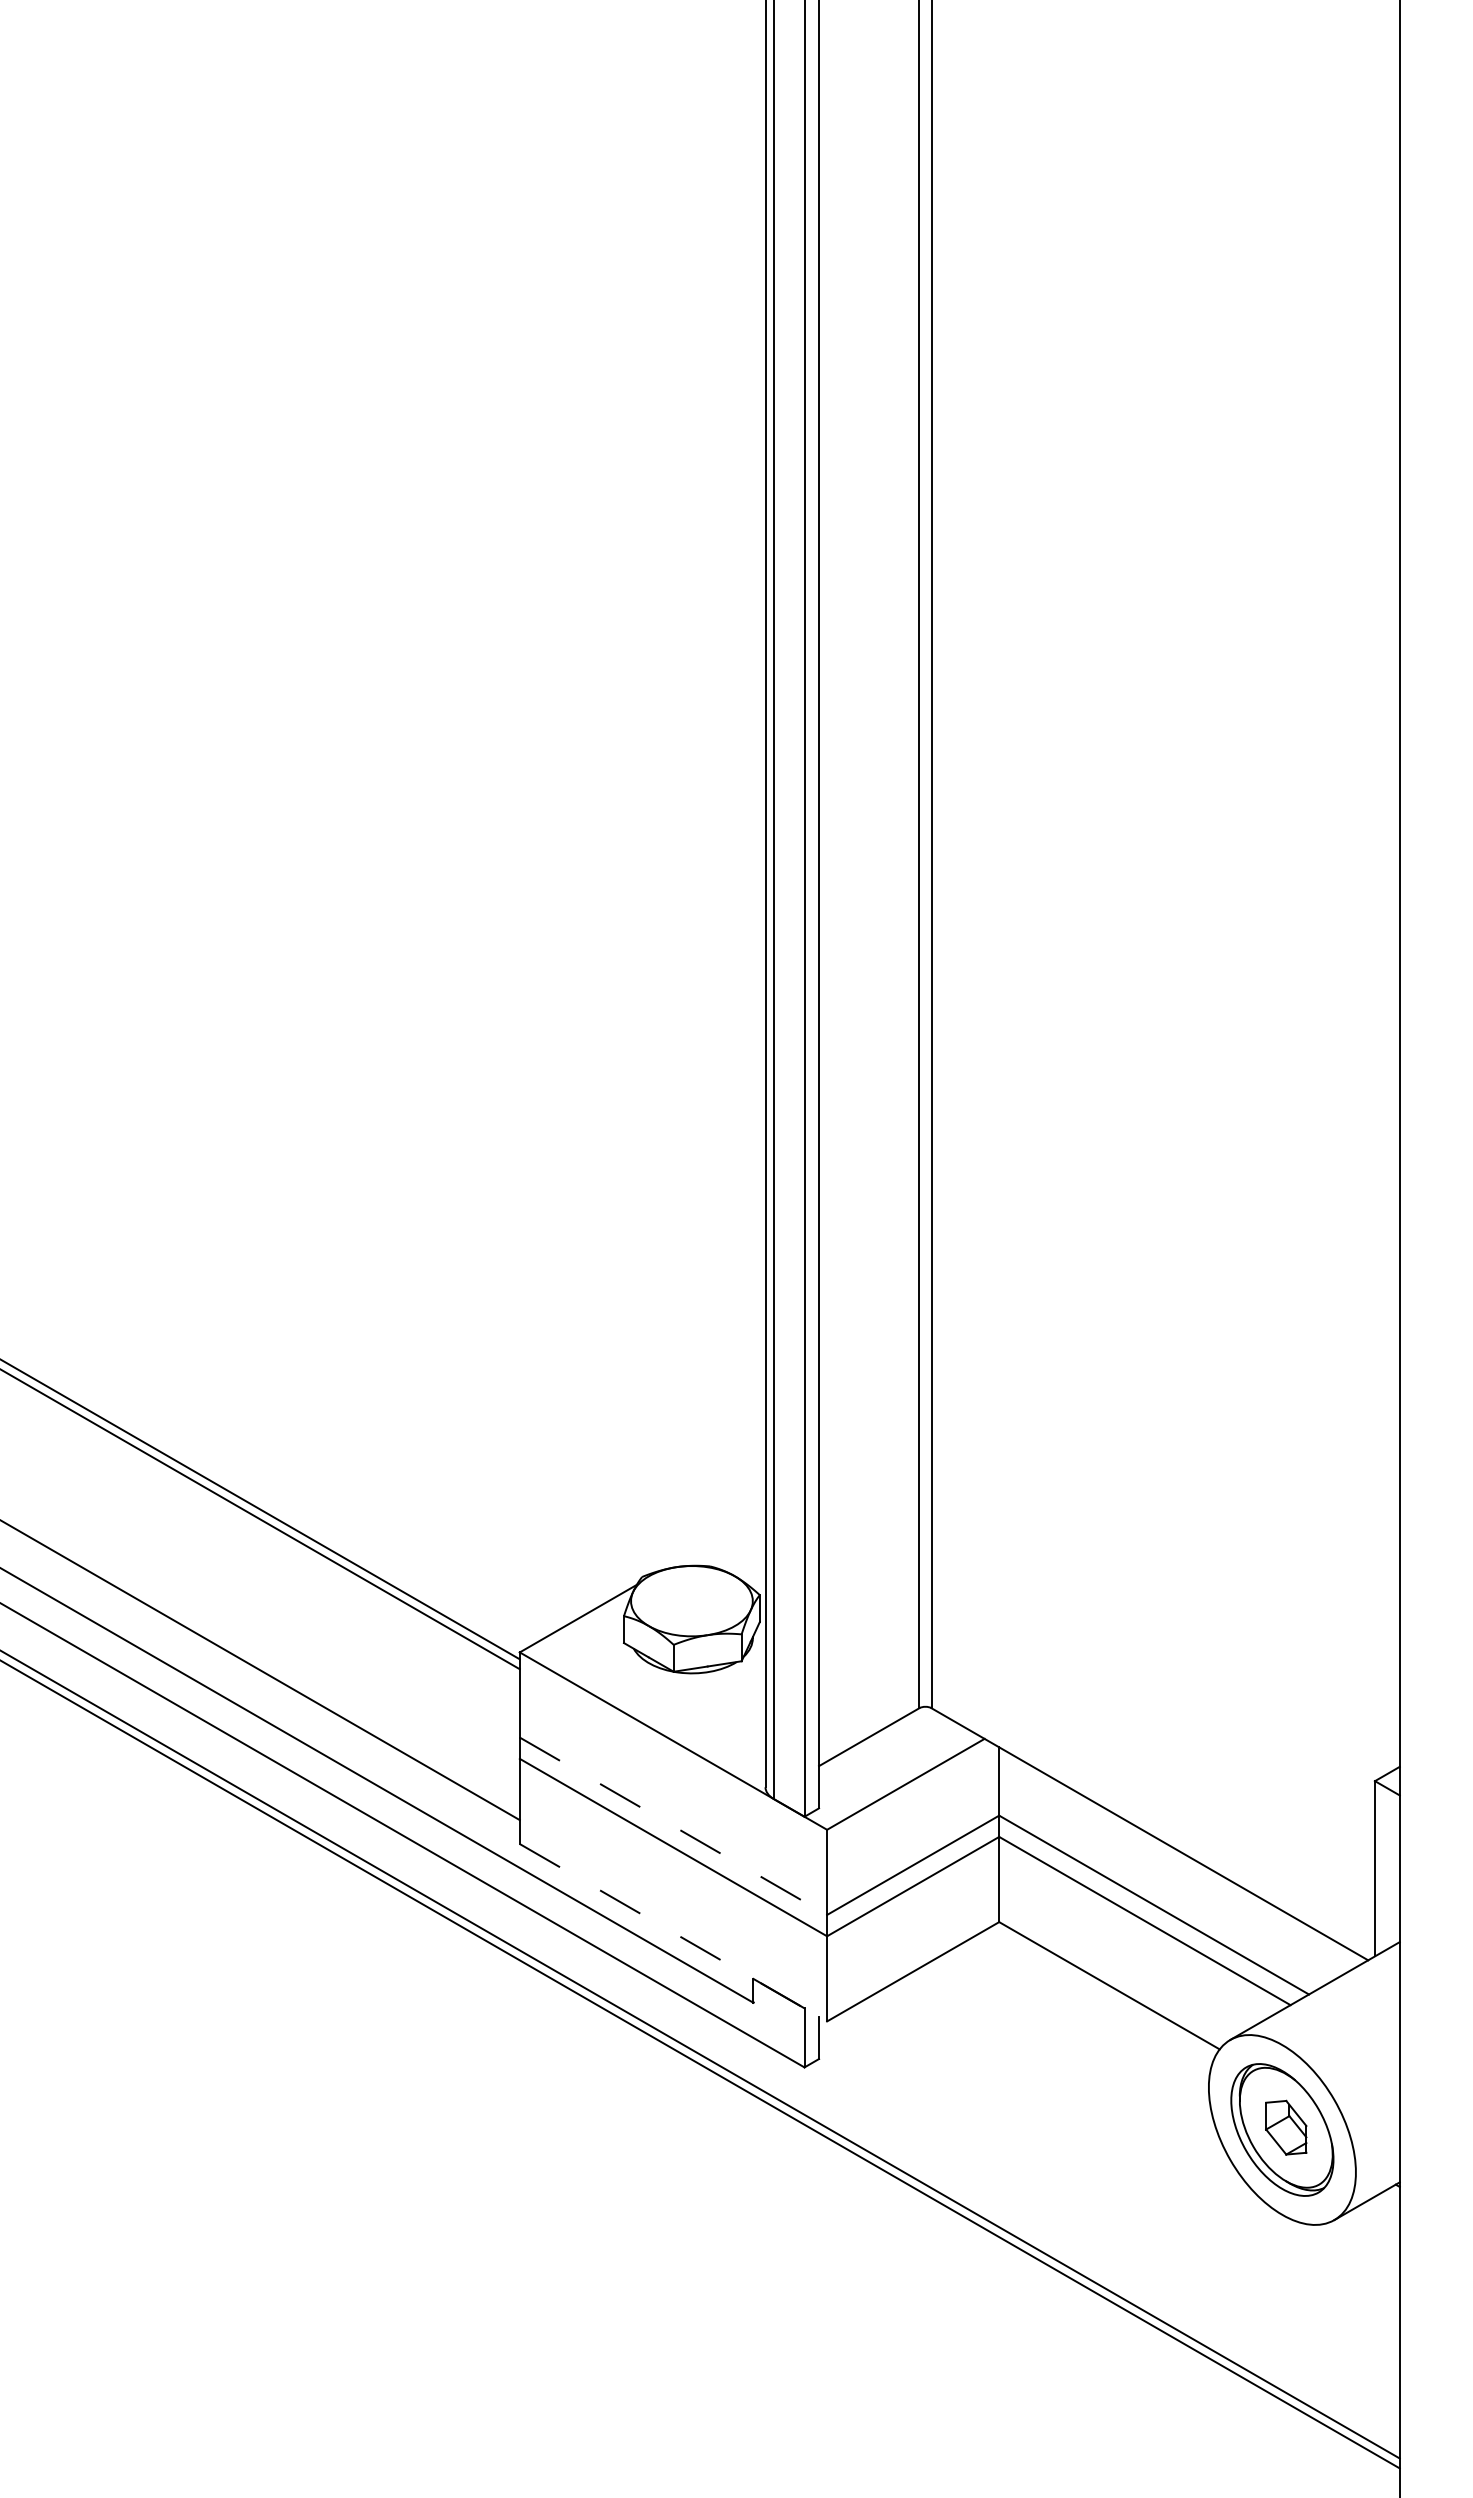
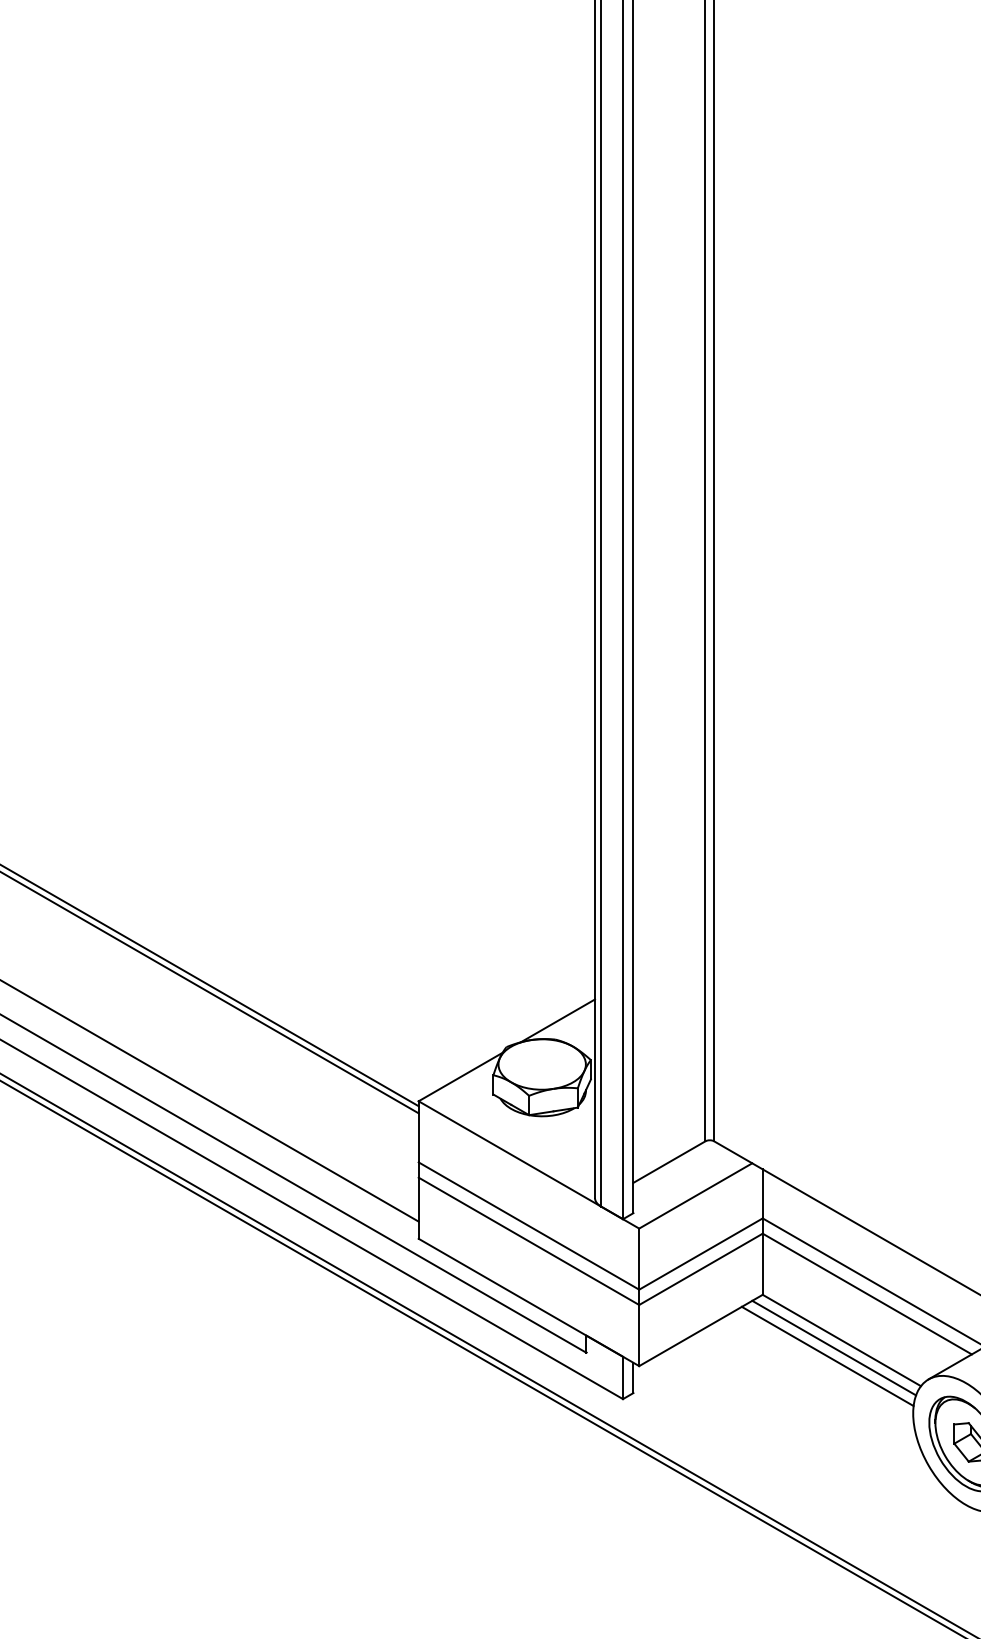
line: (713, 1540) -> (557, 1020), added
line: (673, 1826) -> (528, 1226), dashed -> solid
line: (673, 1932) -> (528, 1302), dashed -> solid
line: (1098, 1996) -> (833, 1348), added
line: (1089, 2007) -> (827, 1356), added

